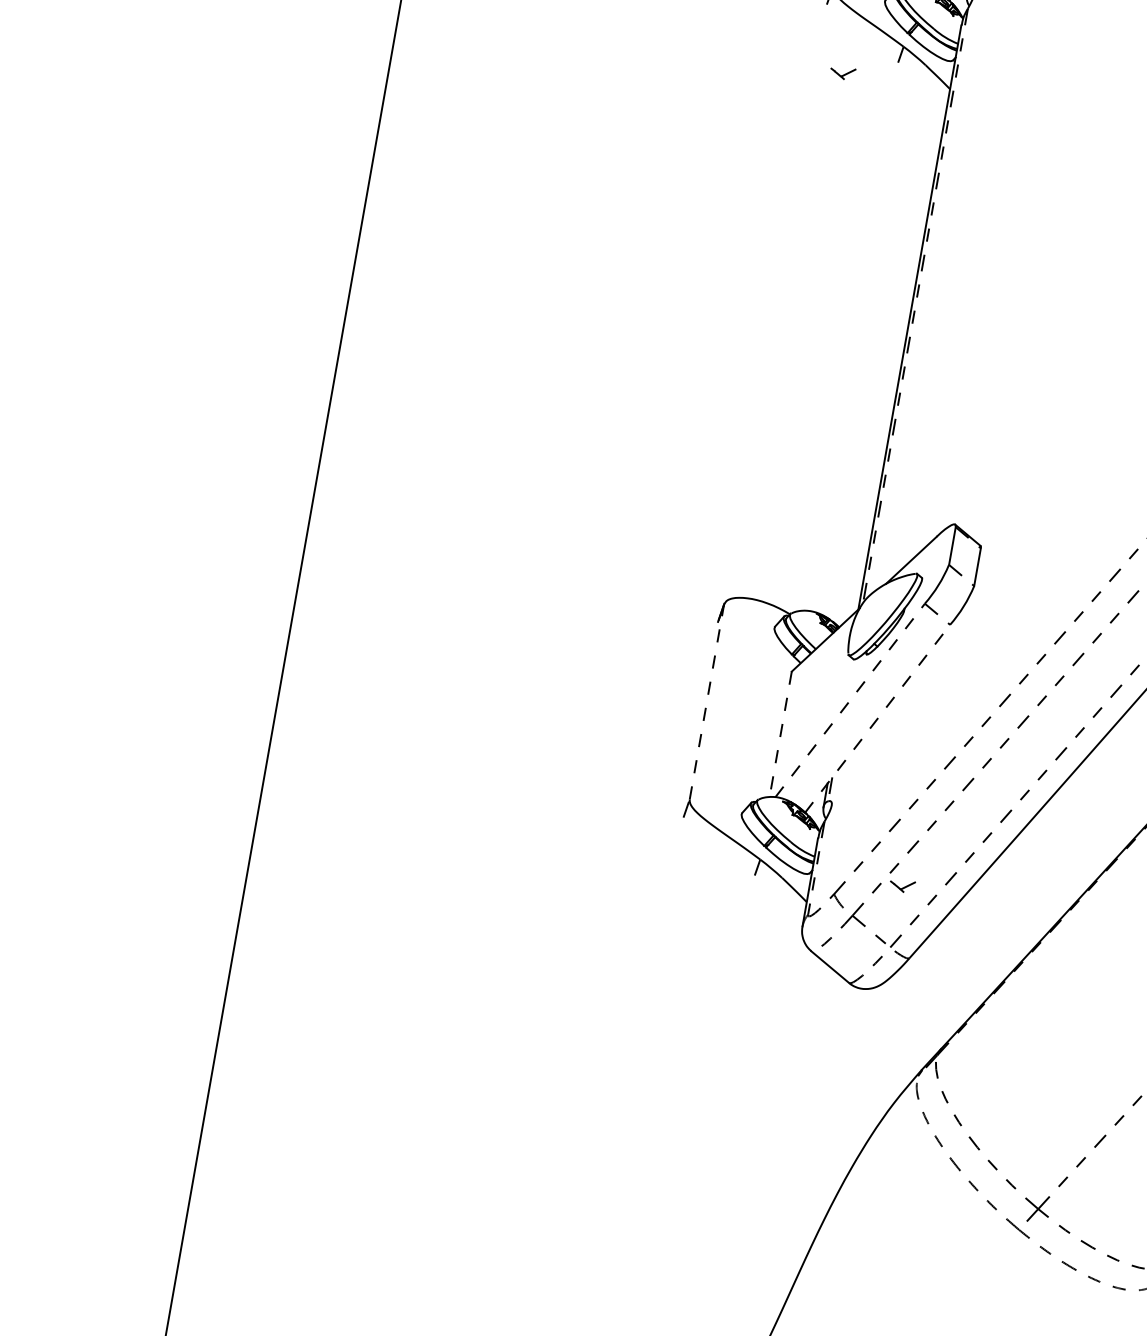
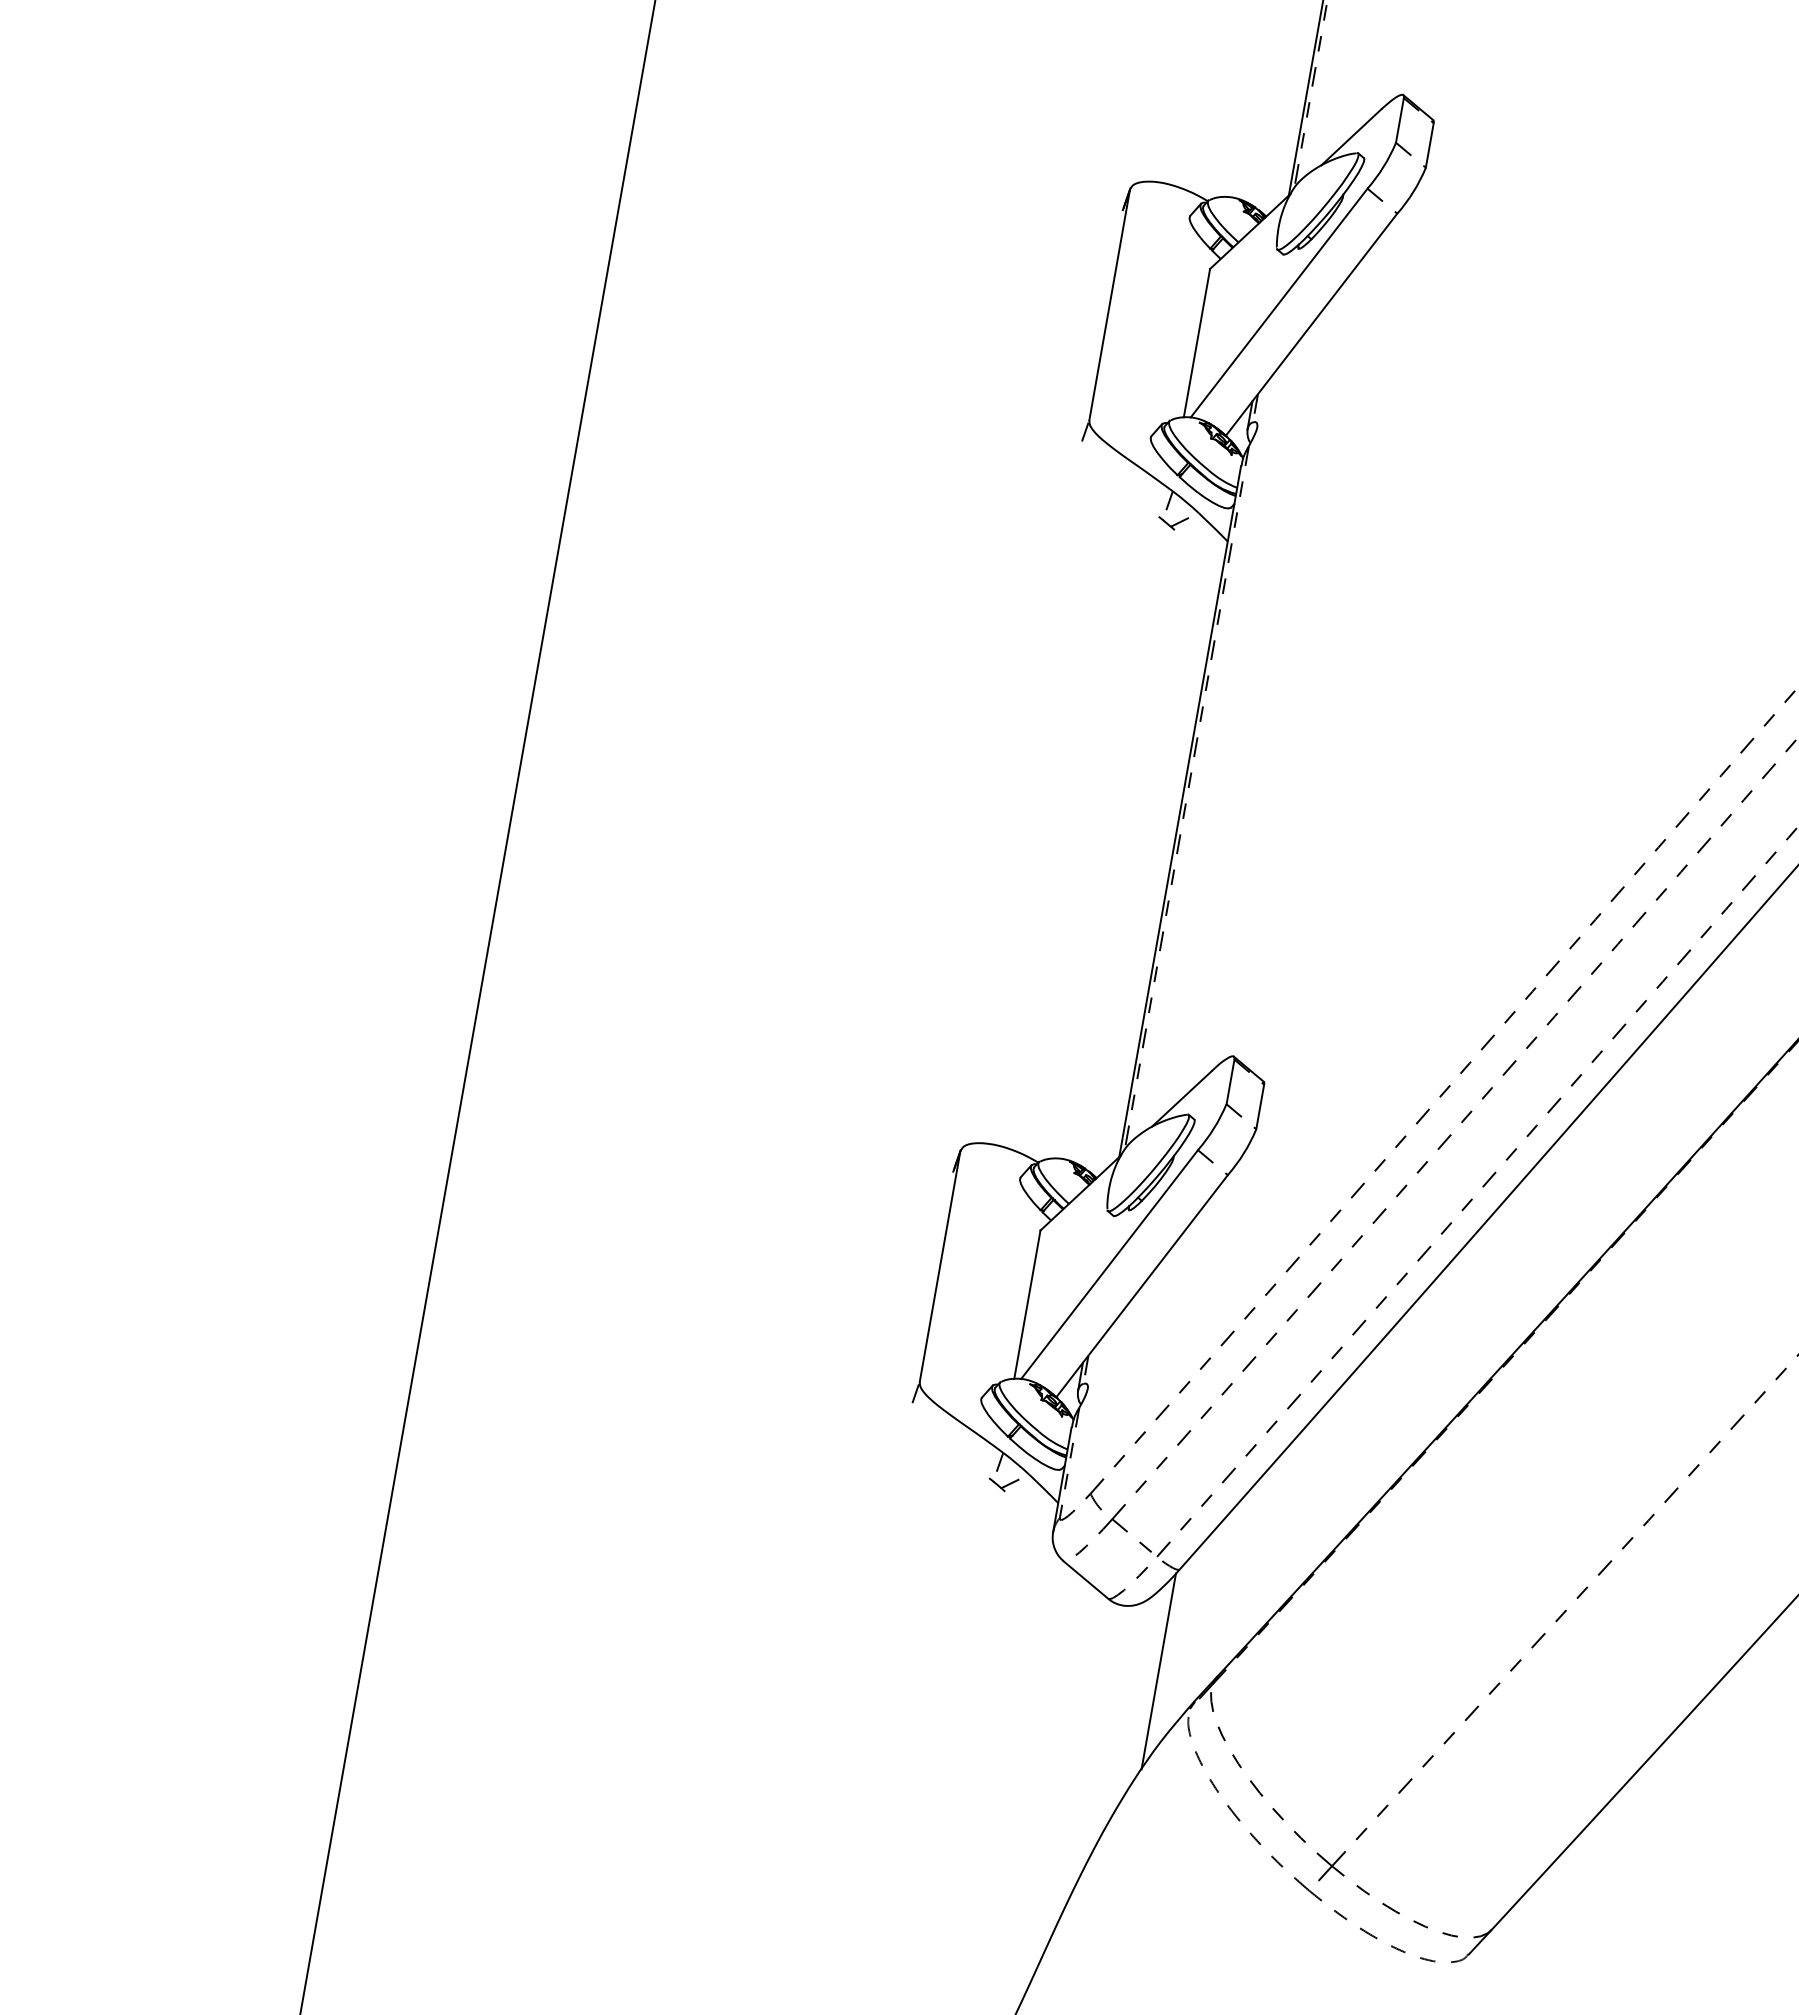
part: (843, 73) -> (1173, 523), moved
line: (850, 700) -> (1109, 1264), dashed -> solid
line: (707, 702) -> (940, 1266), dashed -> solid
line: (878, 718) -> (1142, 1285), dashed -> solid
line: (780, 735) -> (1027, 1305), dashed -> solid
part: (902, 886) -> (1003, 1484), moved
line: (891, 1044) -> (1158, 1671), added

